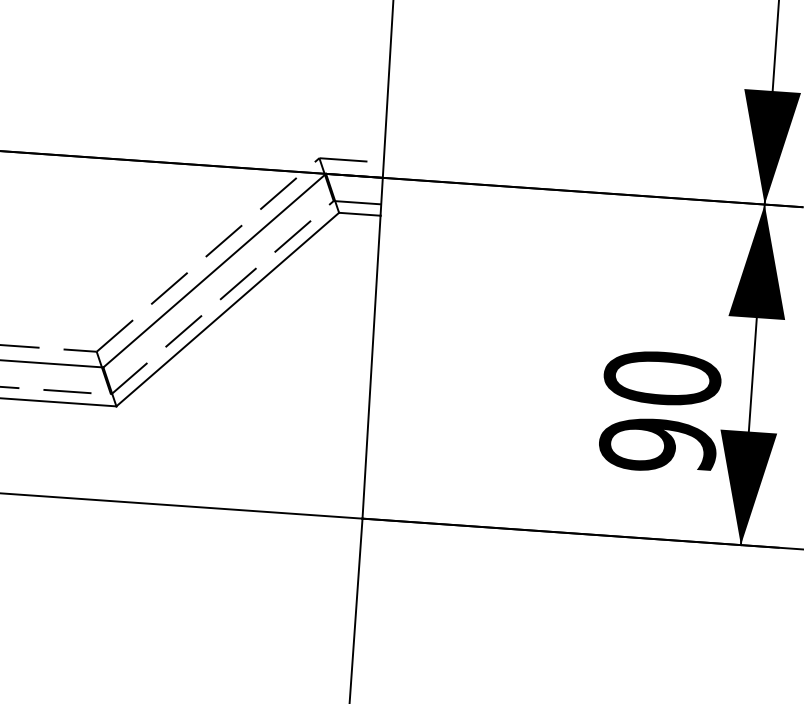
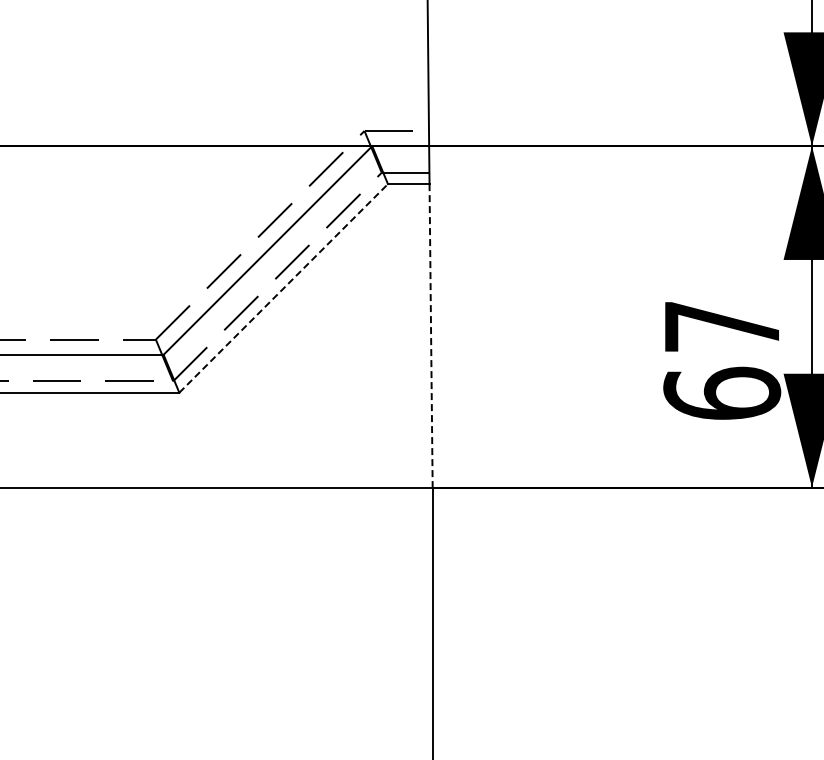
line: (227, 309) -> (283, 288), solid -> dashed
line: (371, 366) -> (431, 335), solid -> dashed
text: (660, 412) -> (722, 360), 90 -> 67

